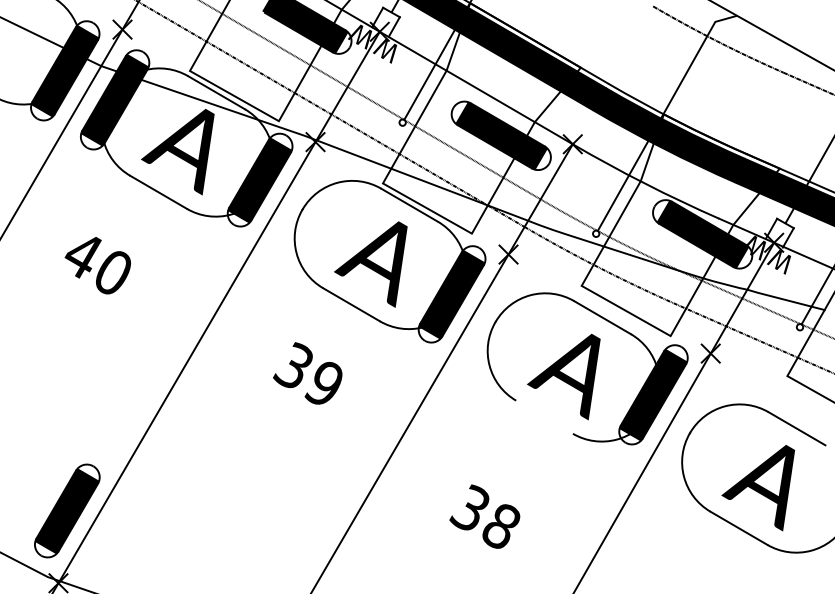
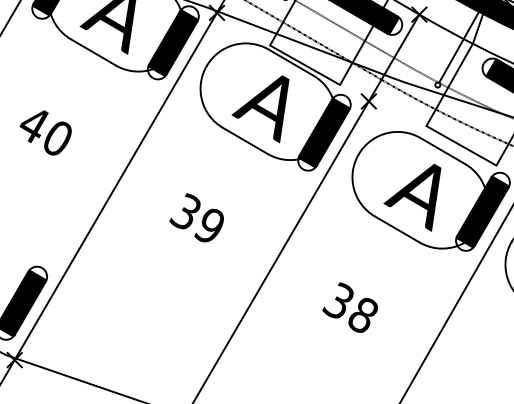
text: (97, 265) -> (45, 132), moved
text: (307, 373) -> (196, 217), moved
line: (544, 416) -> (397, 228), added

